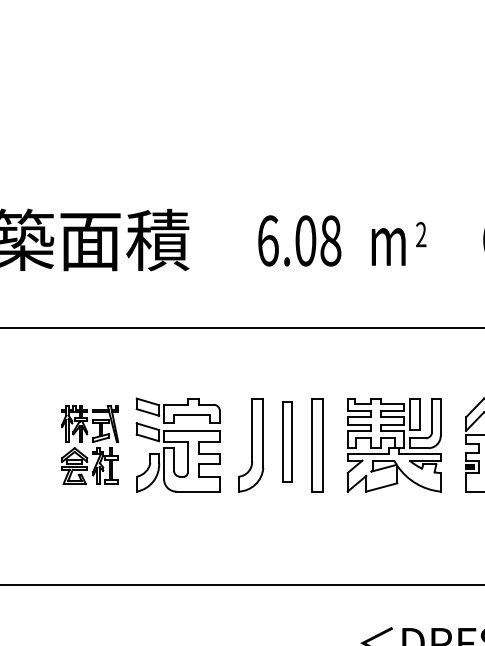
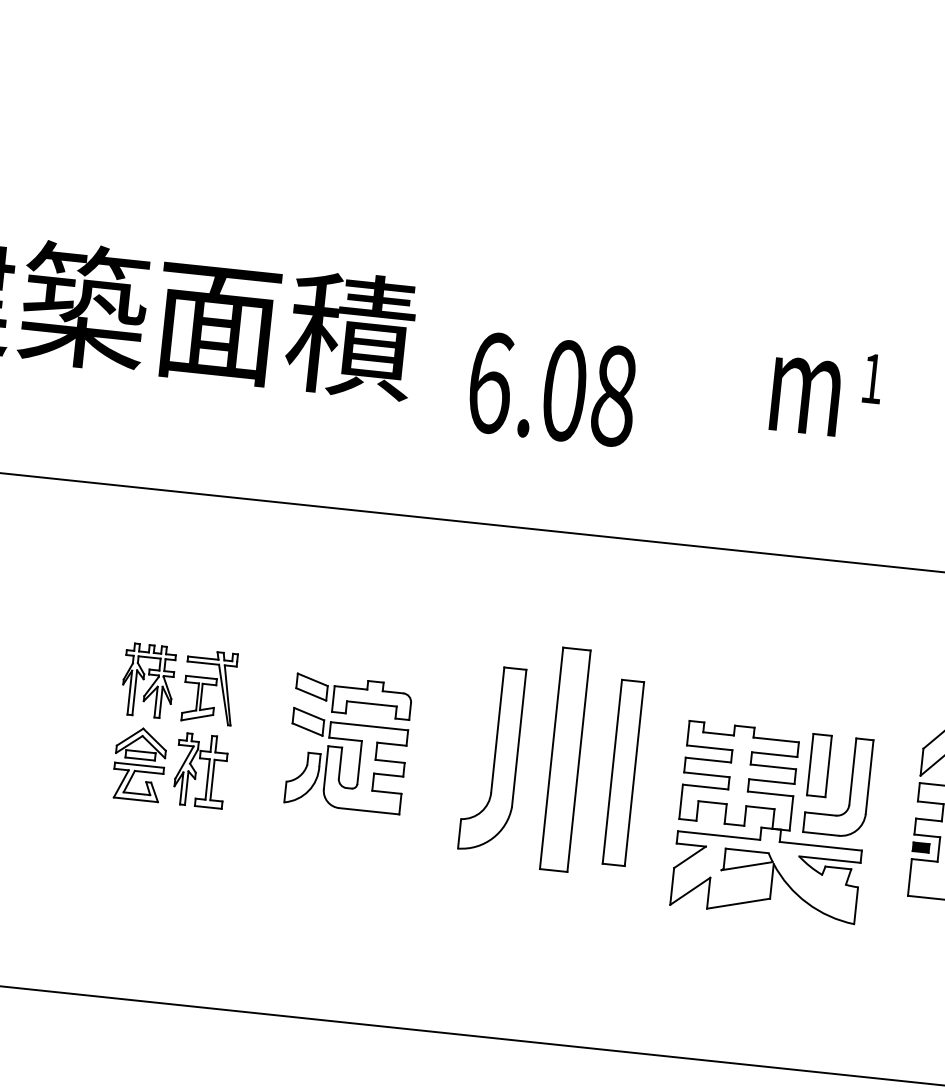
text: (421, 234) -> (873, 378), 2 -> 1
text: (299, 240) -> (552, 388), moved
part: (287, 441) -> (565, 759), size x1.4
part: (177, 444) -> (347, 742), size x0.7
part: (393, 445) -> (770, 823), moved

